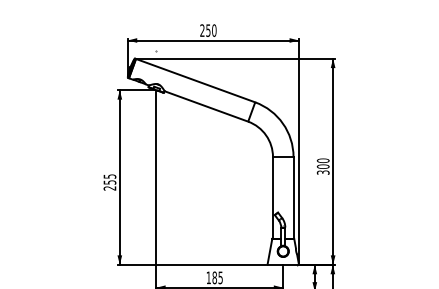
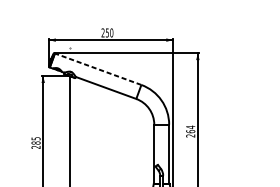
line: (195, 80) -> (98, 69), solid -> dashed
text: (322, 166) -> (190, 131), 300 -> 264
text: (109, 182) -> (35, 143), 255 -> 285

